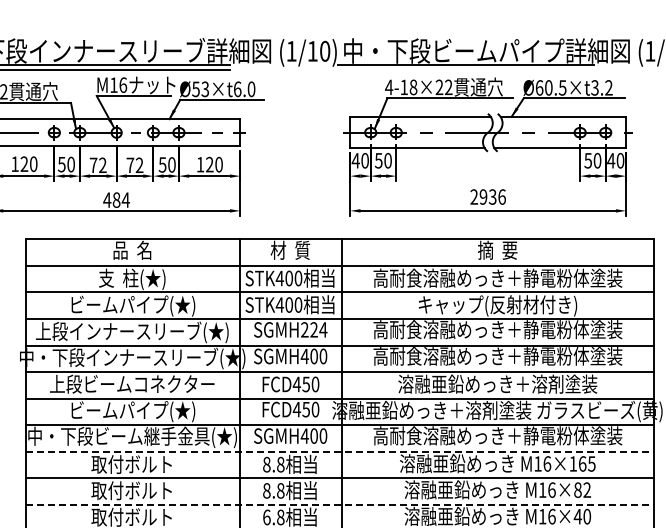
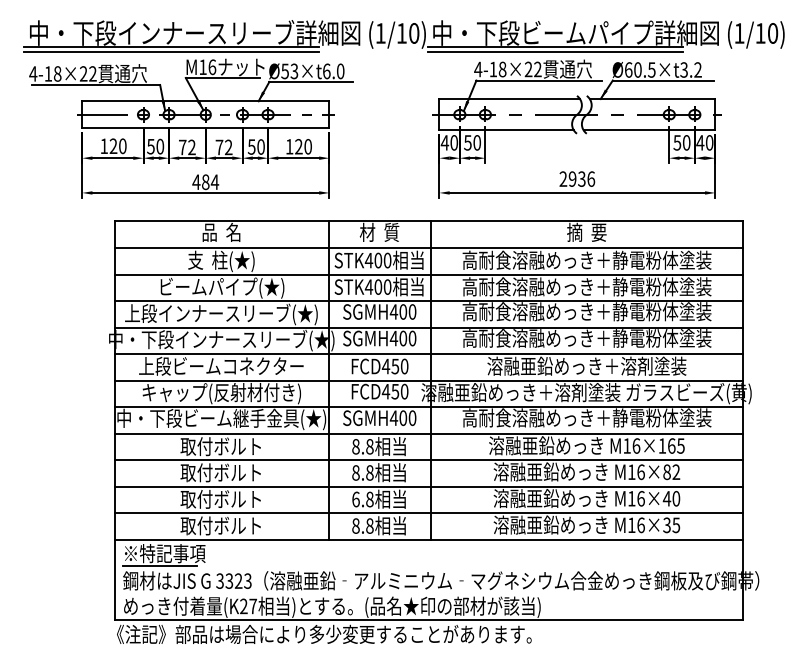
line: (466, 70) -> (555, 52), added
text: (497, 305) -> (586, 287), キャップ(反射材付き) -> 高耐食溶融めっき＋静電粉体塗装
text: (313, 329) -> (402, 311), SGMH224 -> SGMH400
text: (132, 411) -> (221, 393), ビームパイプ(★) -> キャップ(反射材付き)
line: (340, 451) -> (429, 433), dashed -> solid
line: (340, 504) -> (429, 486), dashed -> solid

